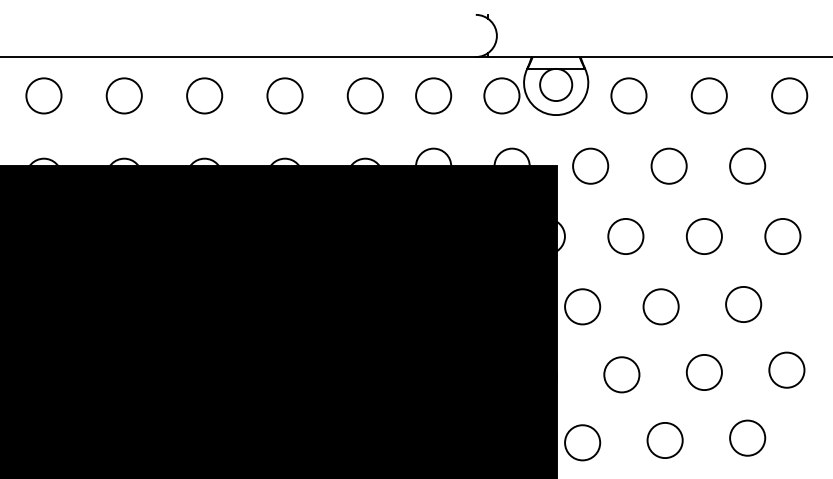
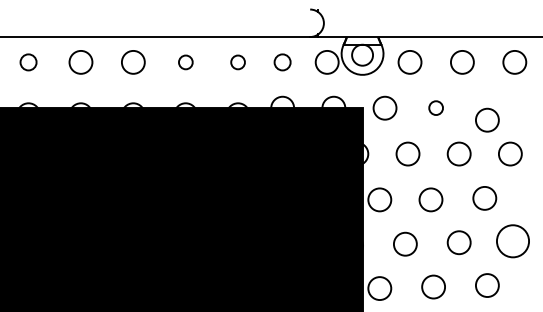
circle: (43, 96) -> (28, 62), size x0.7
circle: (284, 96) -> (185, 62), size x0.6
circle: (364, 96) -> (237, 62), size x0.6
circle: (433, 96) -> (282, 62), size x0.7
circle: (668, 165) -> (435, 107), size x0.6
circle: (747, 165) -> (487, 119), moved
circle: (786, 369) -> (512, 240), size x1.4

